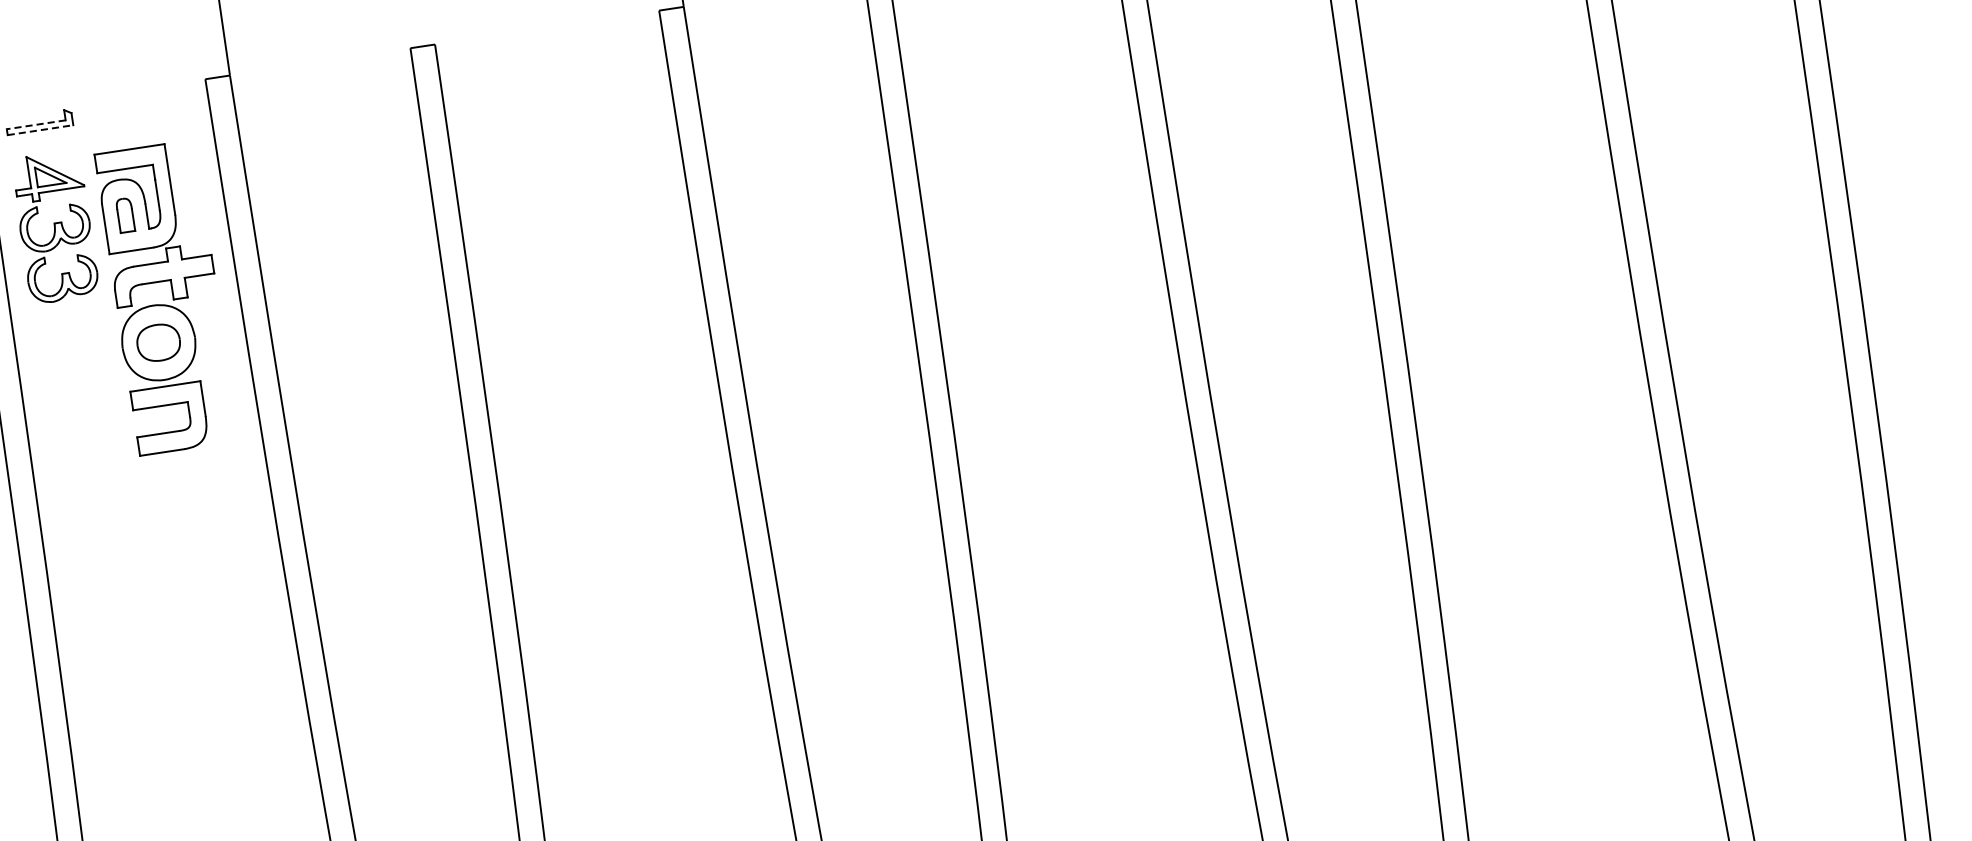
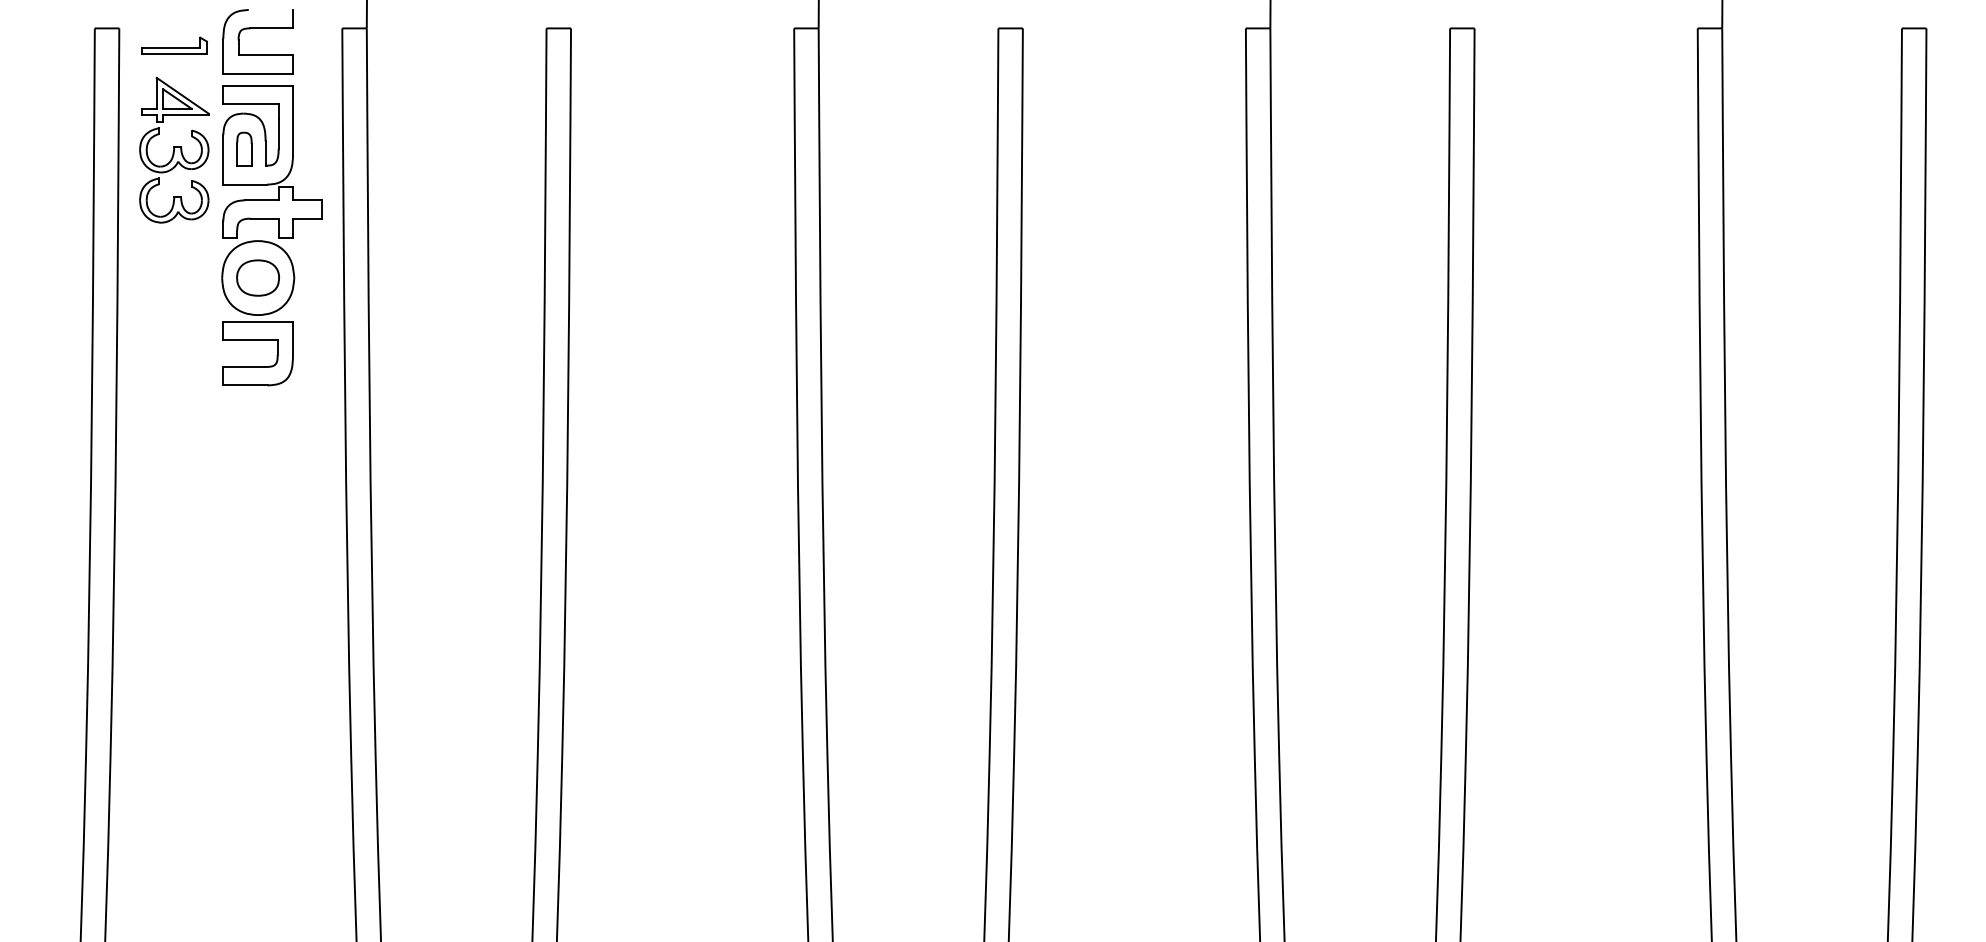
part: (120, 92) -> (257, 28), added
line: (35, 124) -> (170, 47), dashed -> solid
line: (40, 129) -> (174, 53), dashed -> solid

